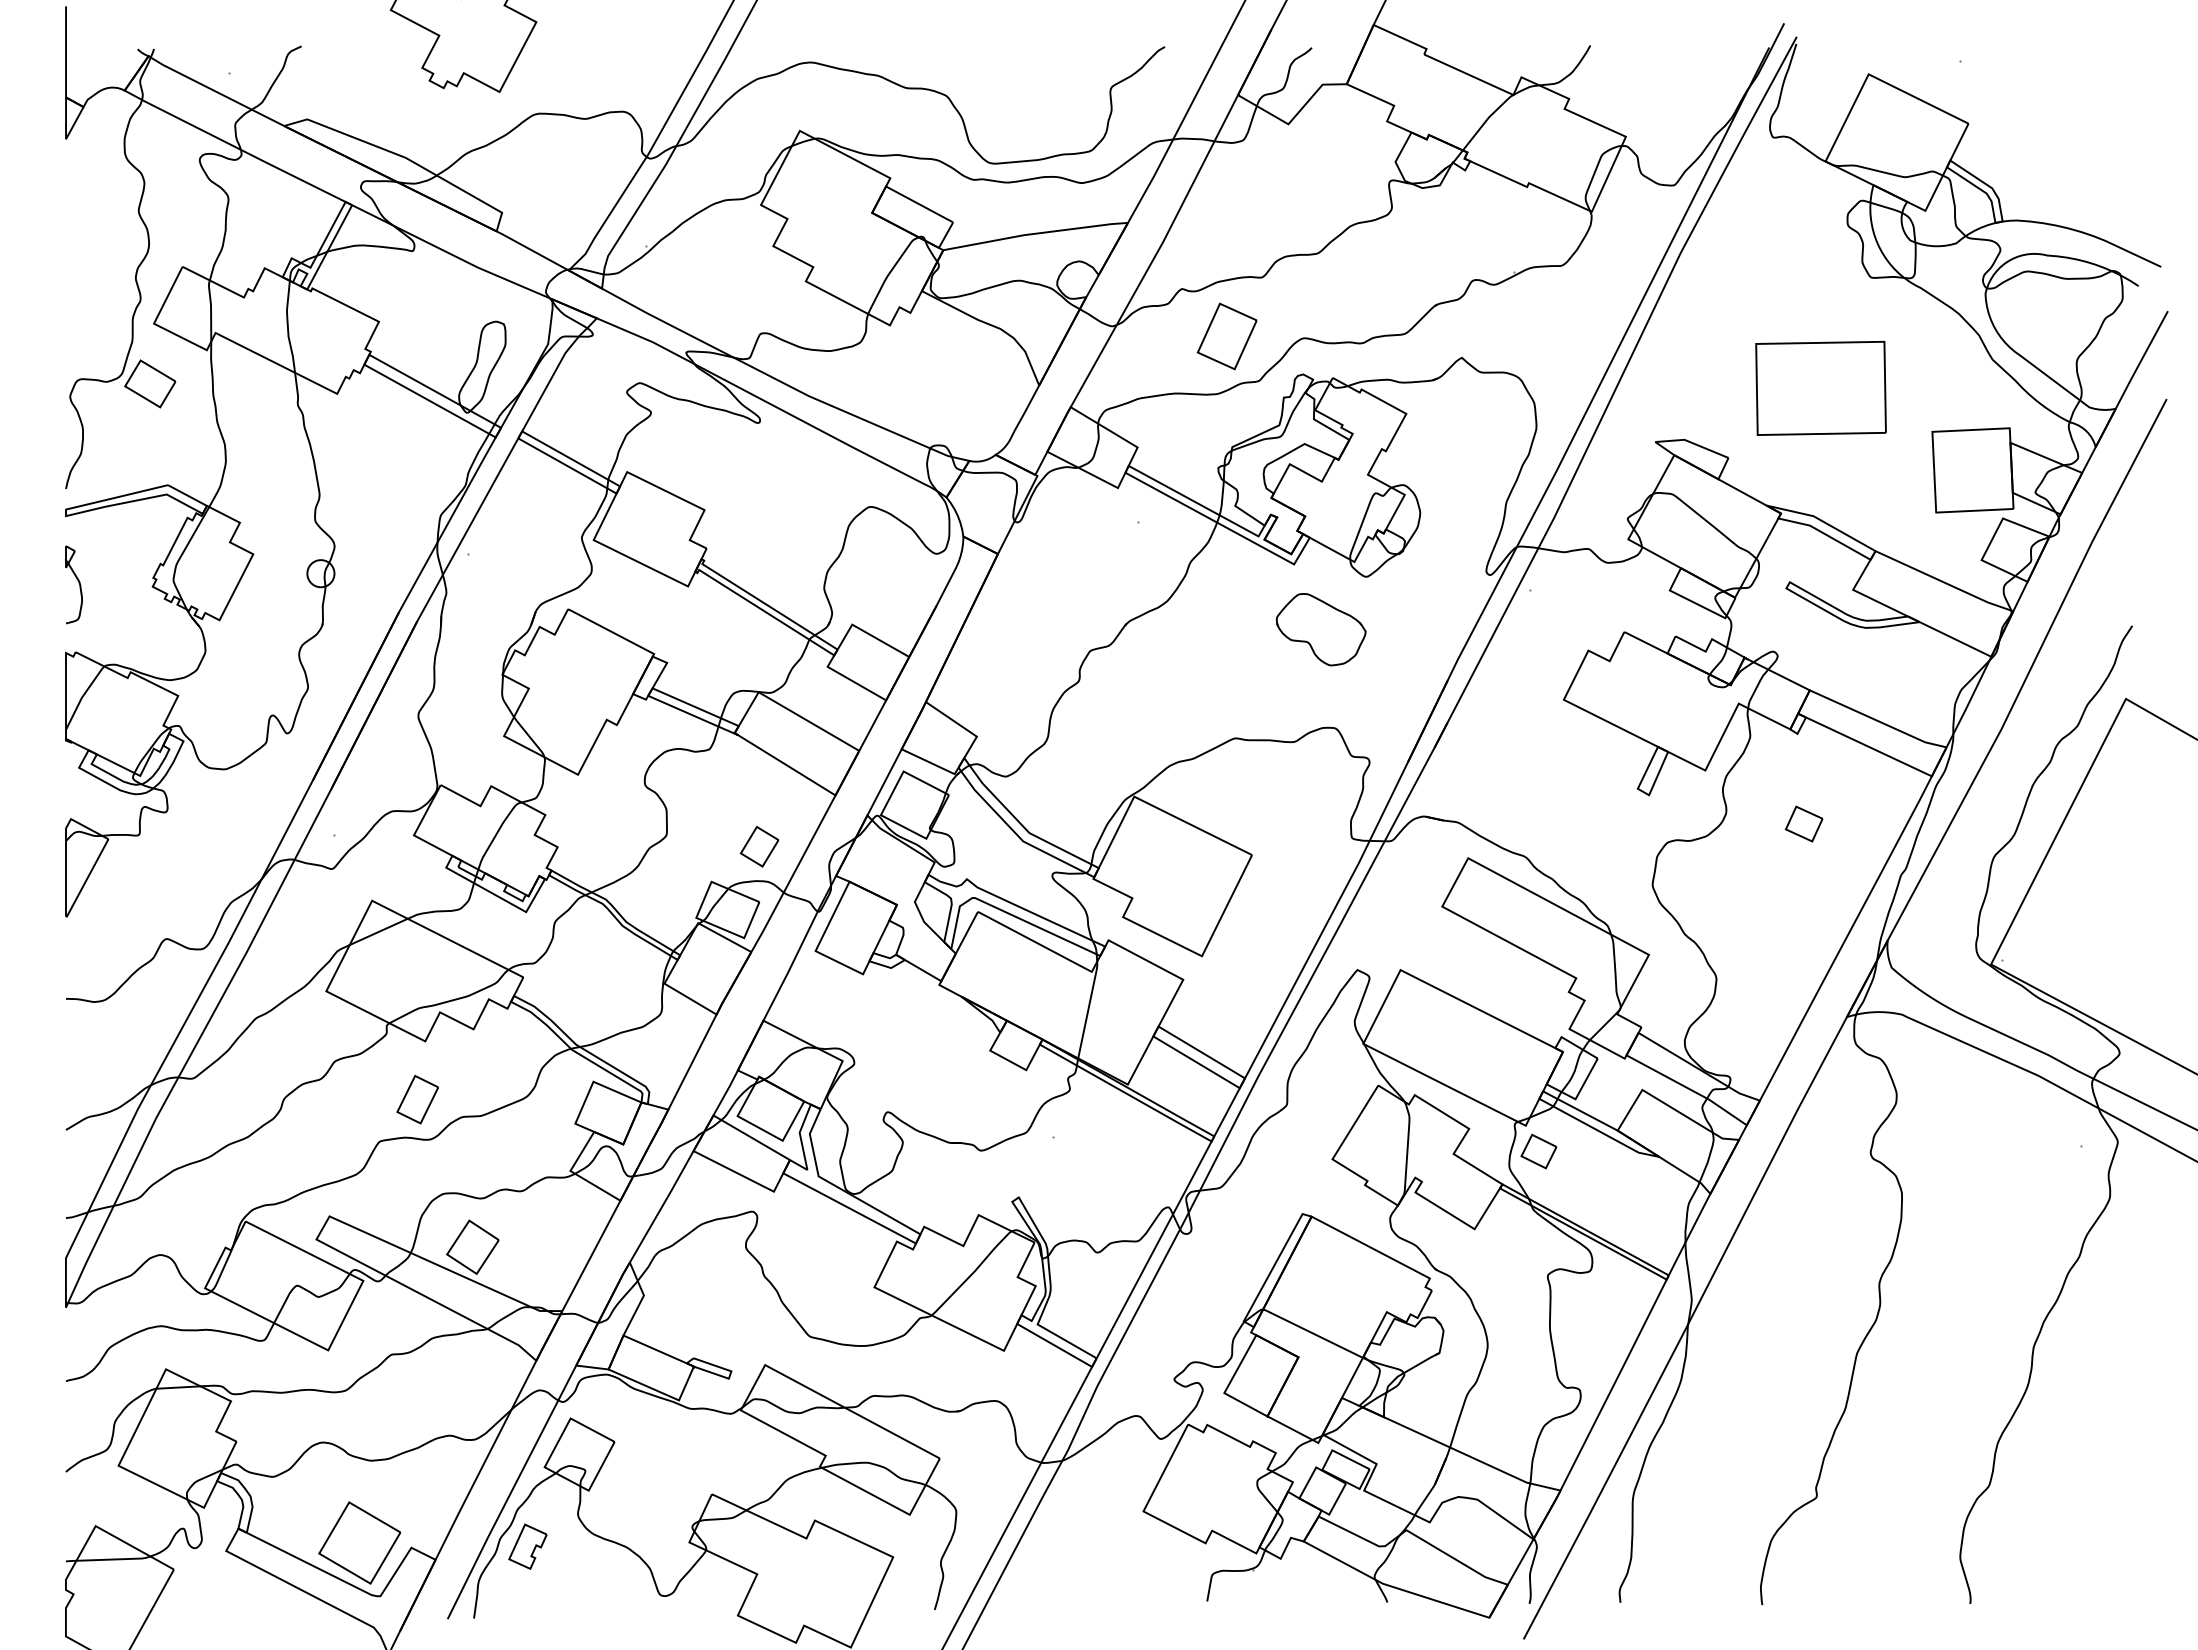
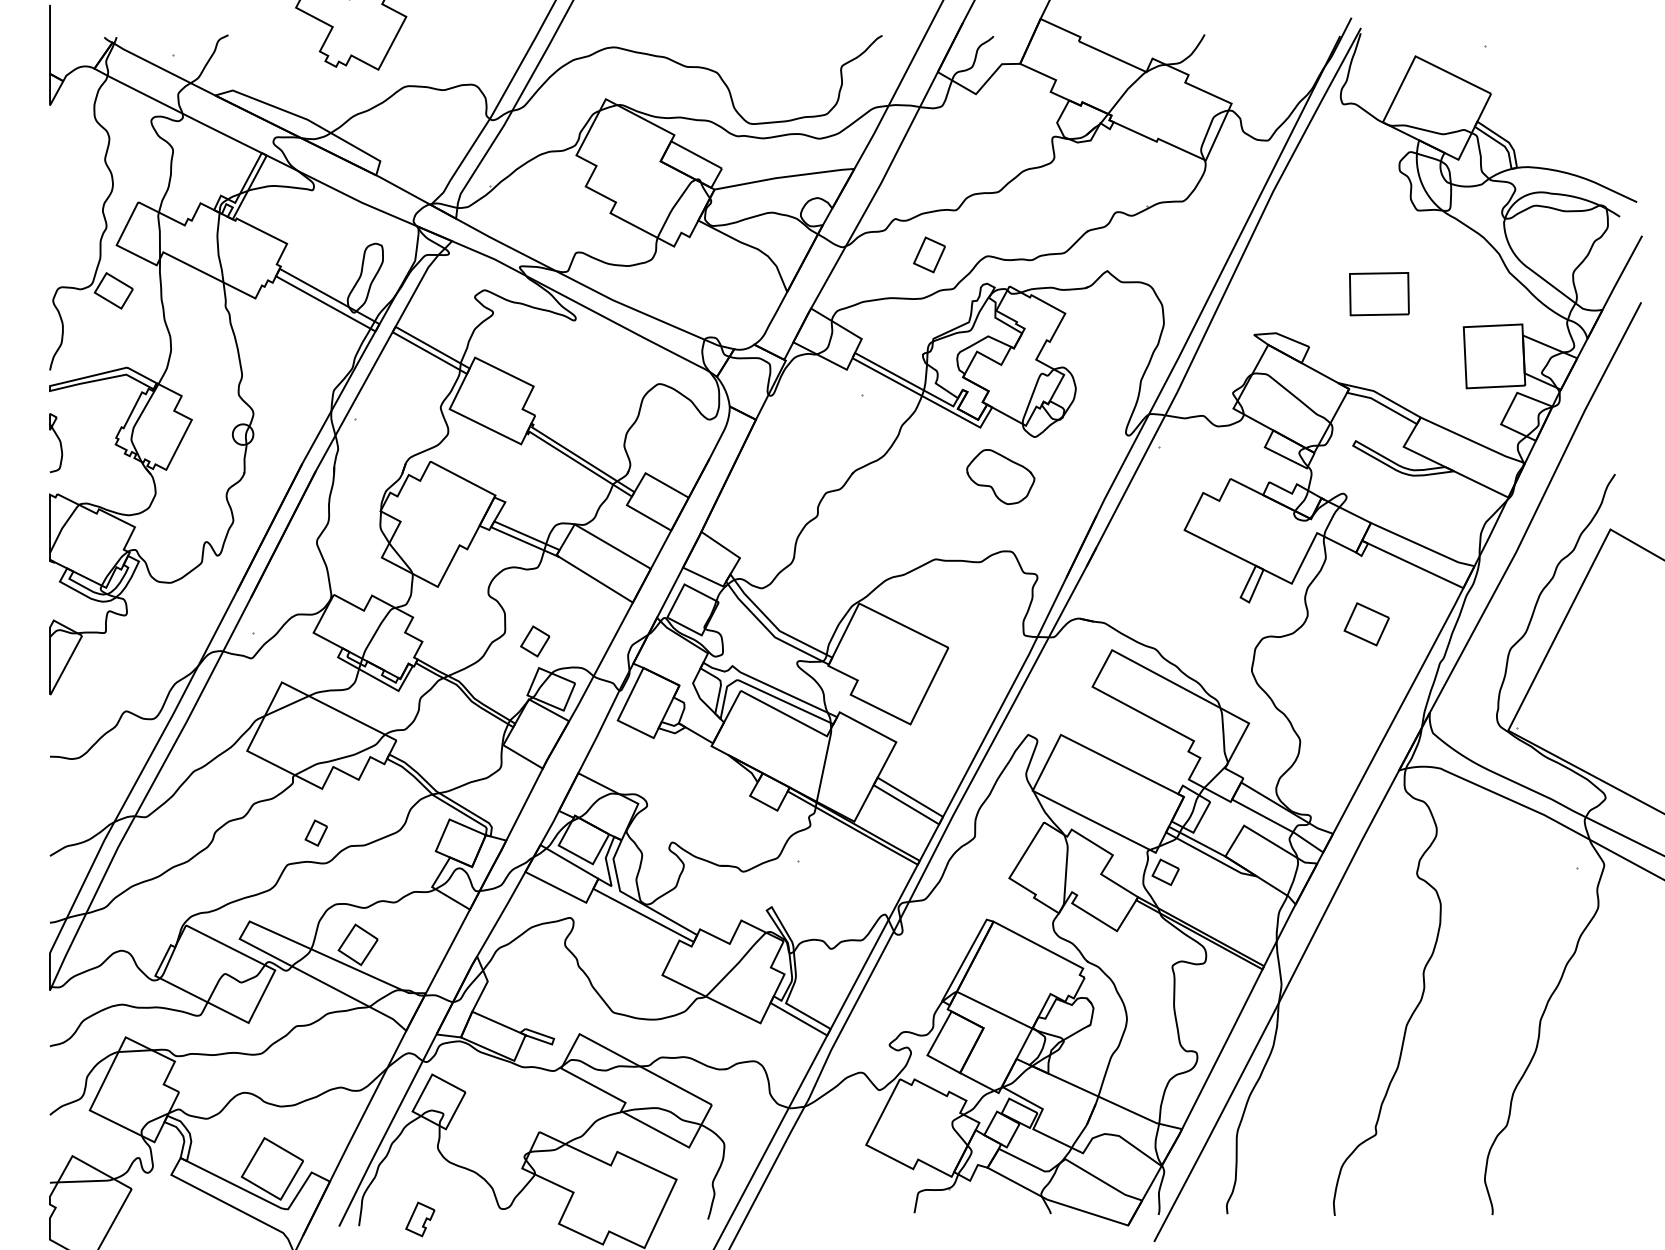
part: (1226, 336) -> (929, 254), size x0.7
part: (1820, 387) -> (1379, 293), size x0.6
part: (1803, 823) -> (1366, 623), size x1.6
part: (759, 846) -> (535, 641), moved
part: (417, 1099) -> (316, 832), size x0.7
part: (527, 1546) -> (420, 1219), moved

